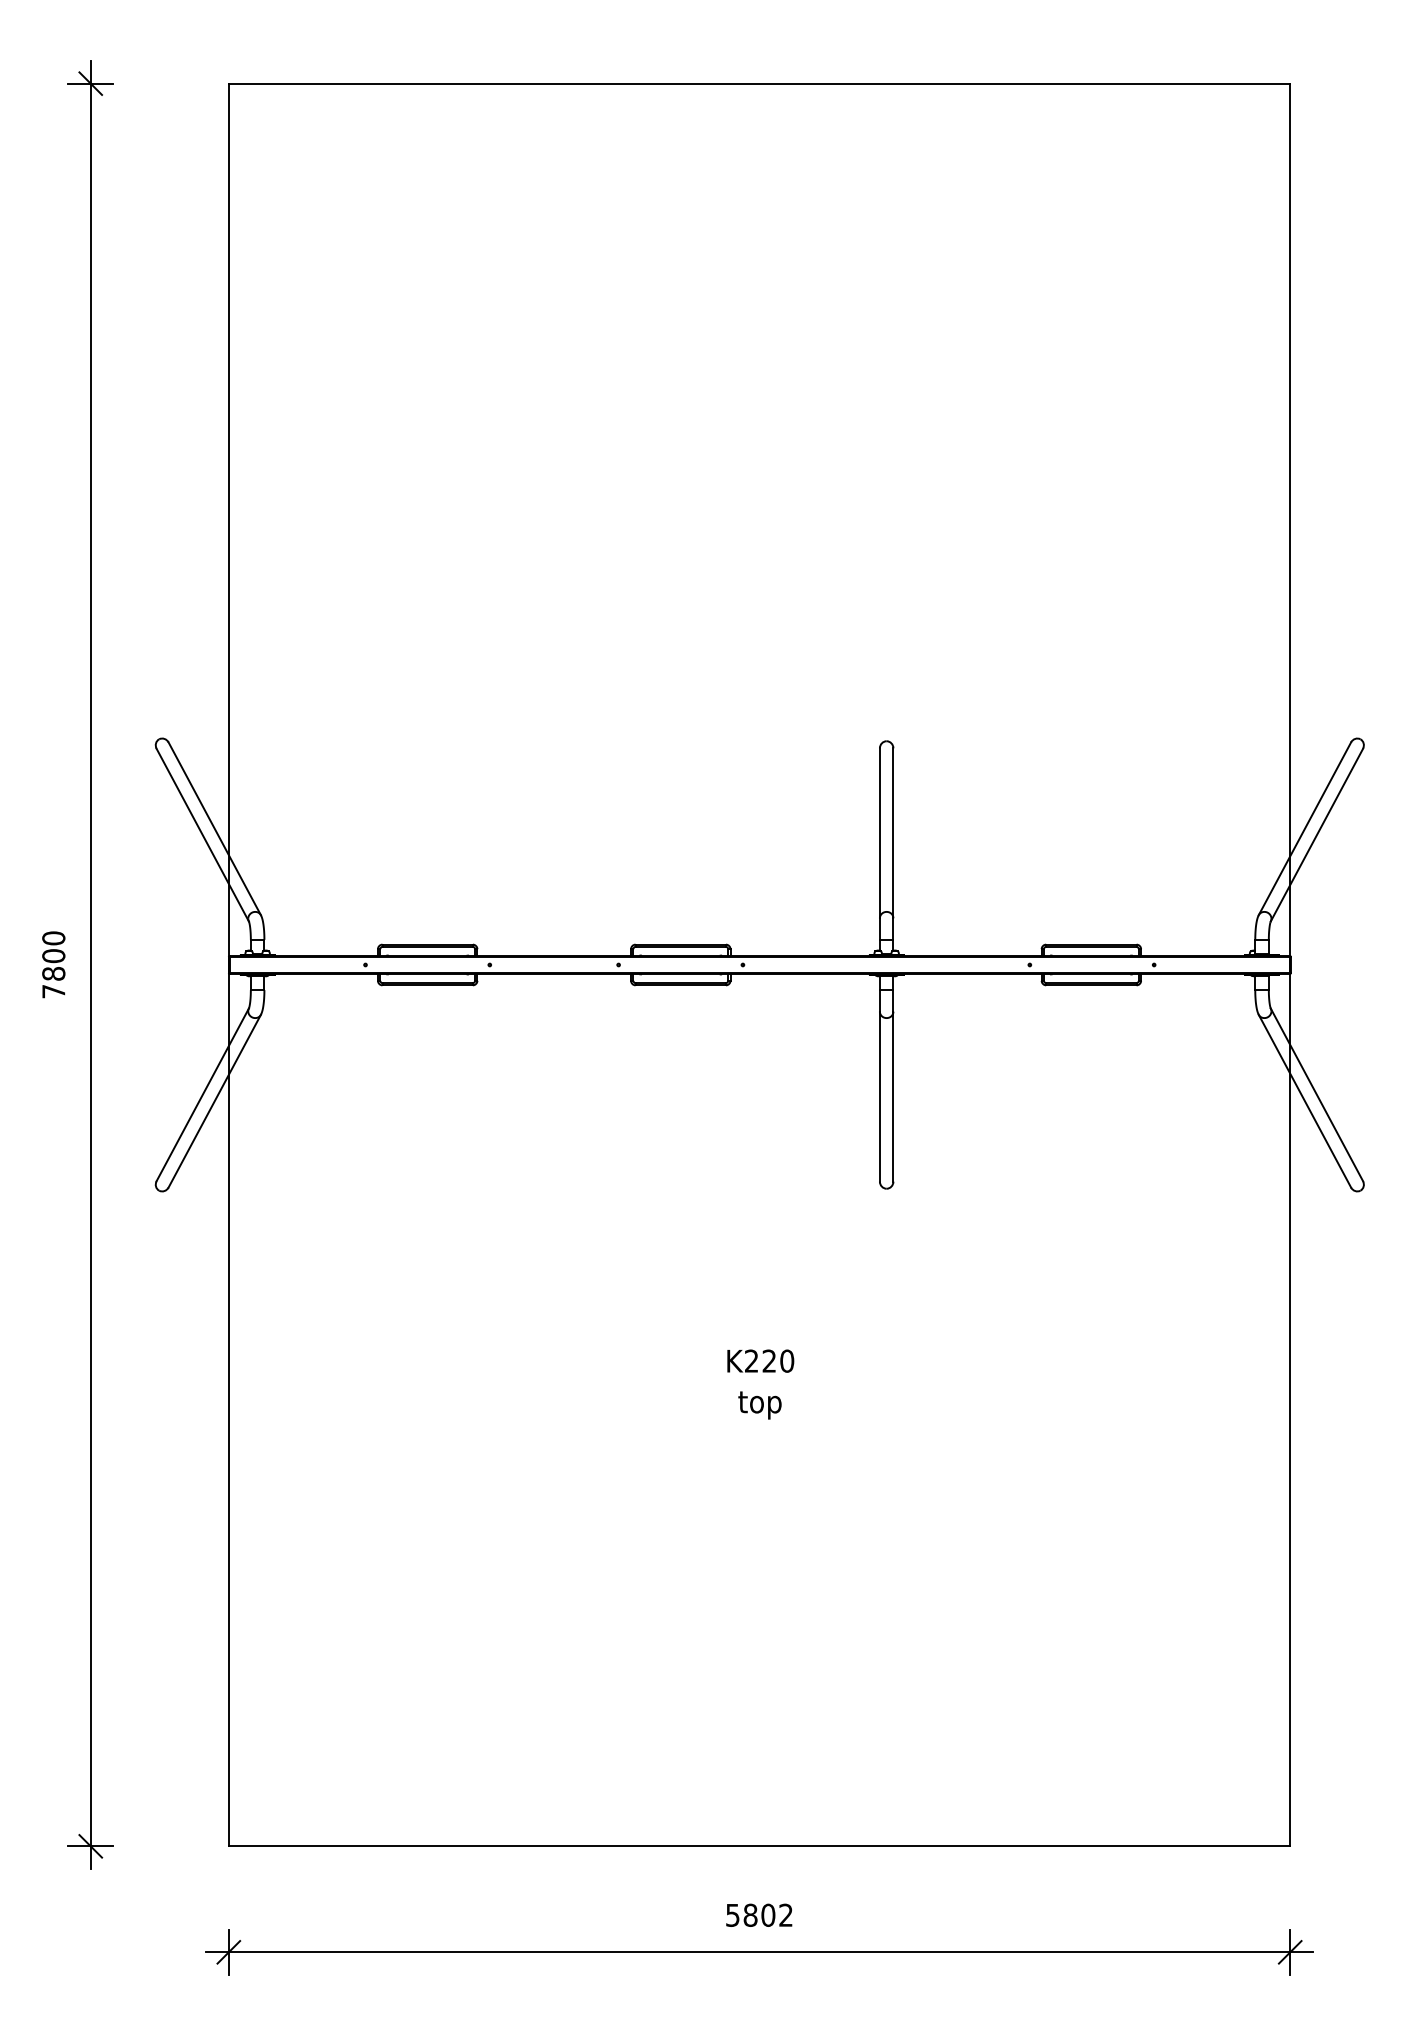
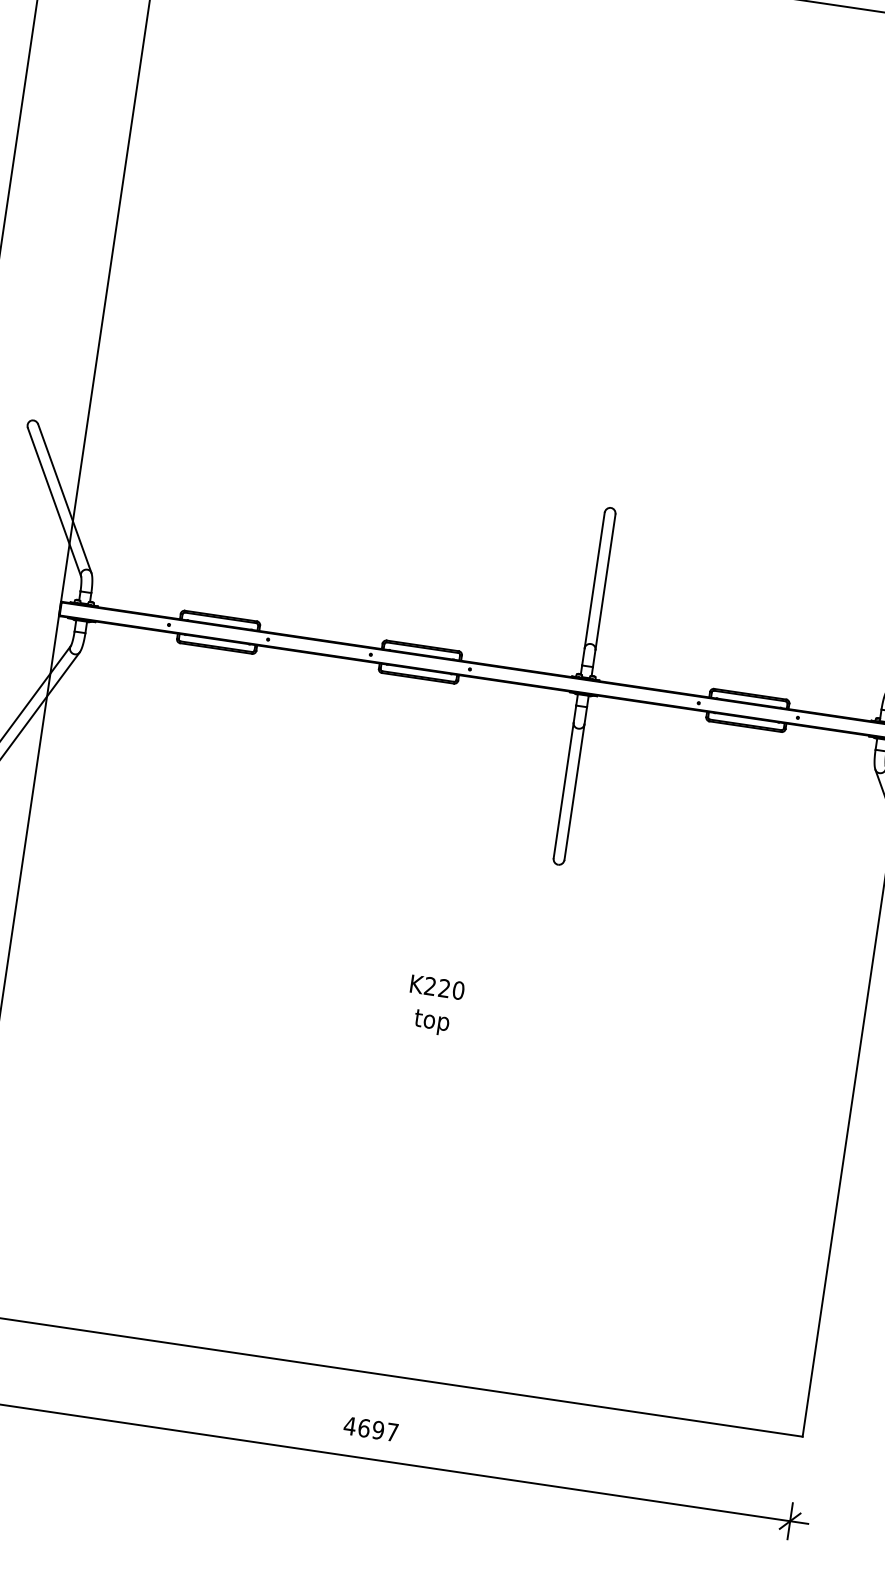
text: (758, 1914) -> (370, 1428), 5802 -> 4697

